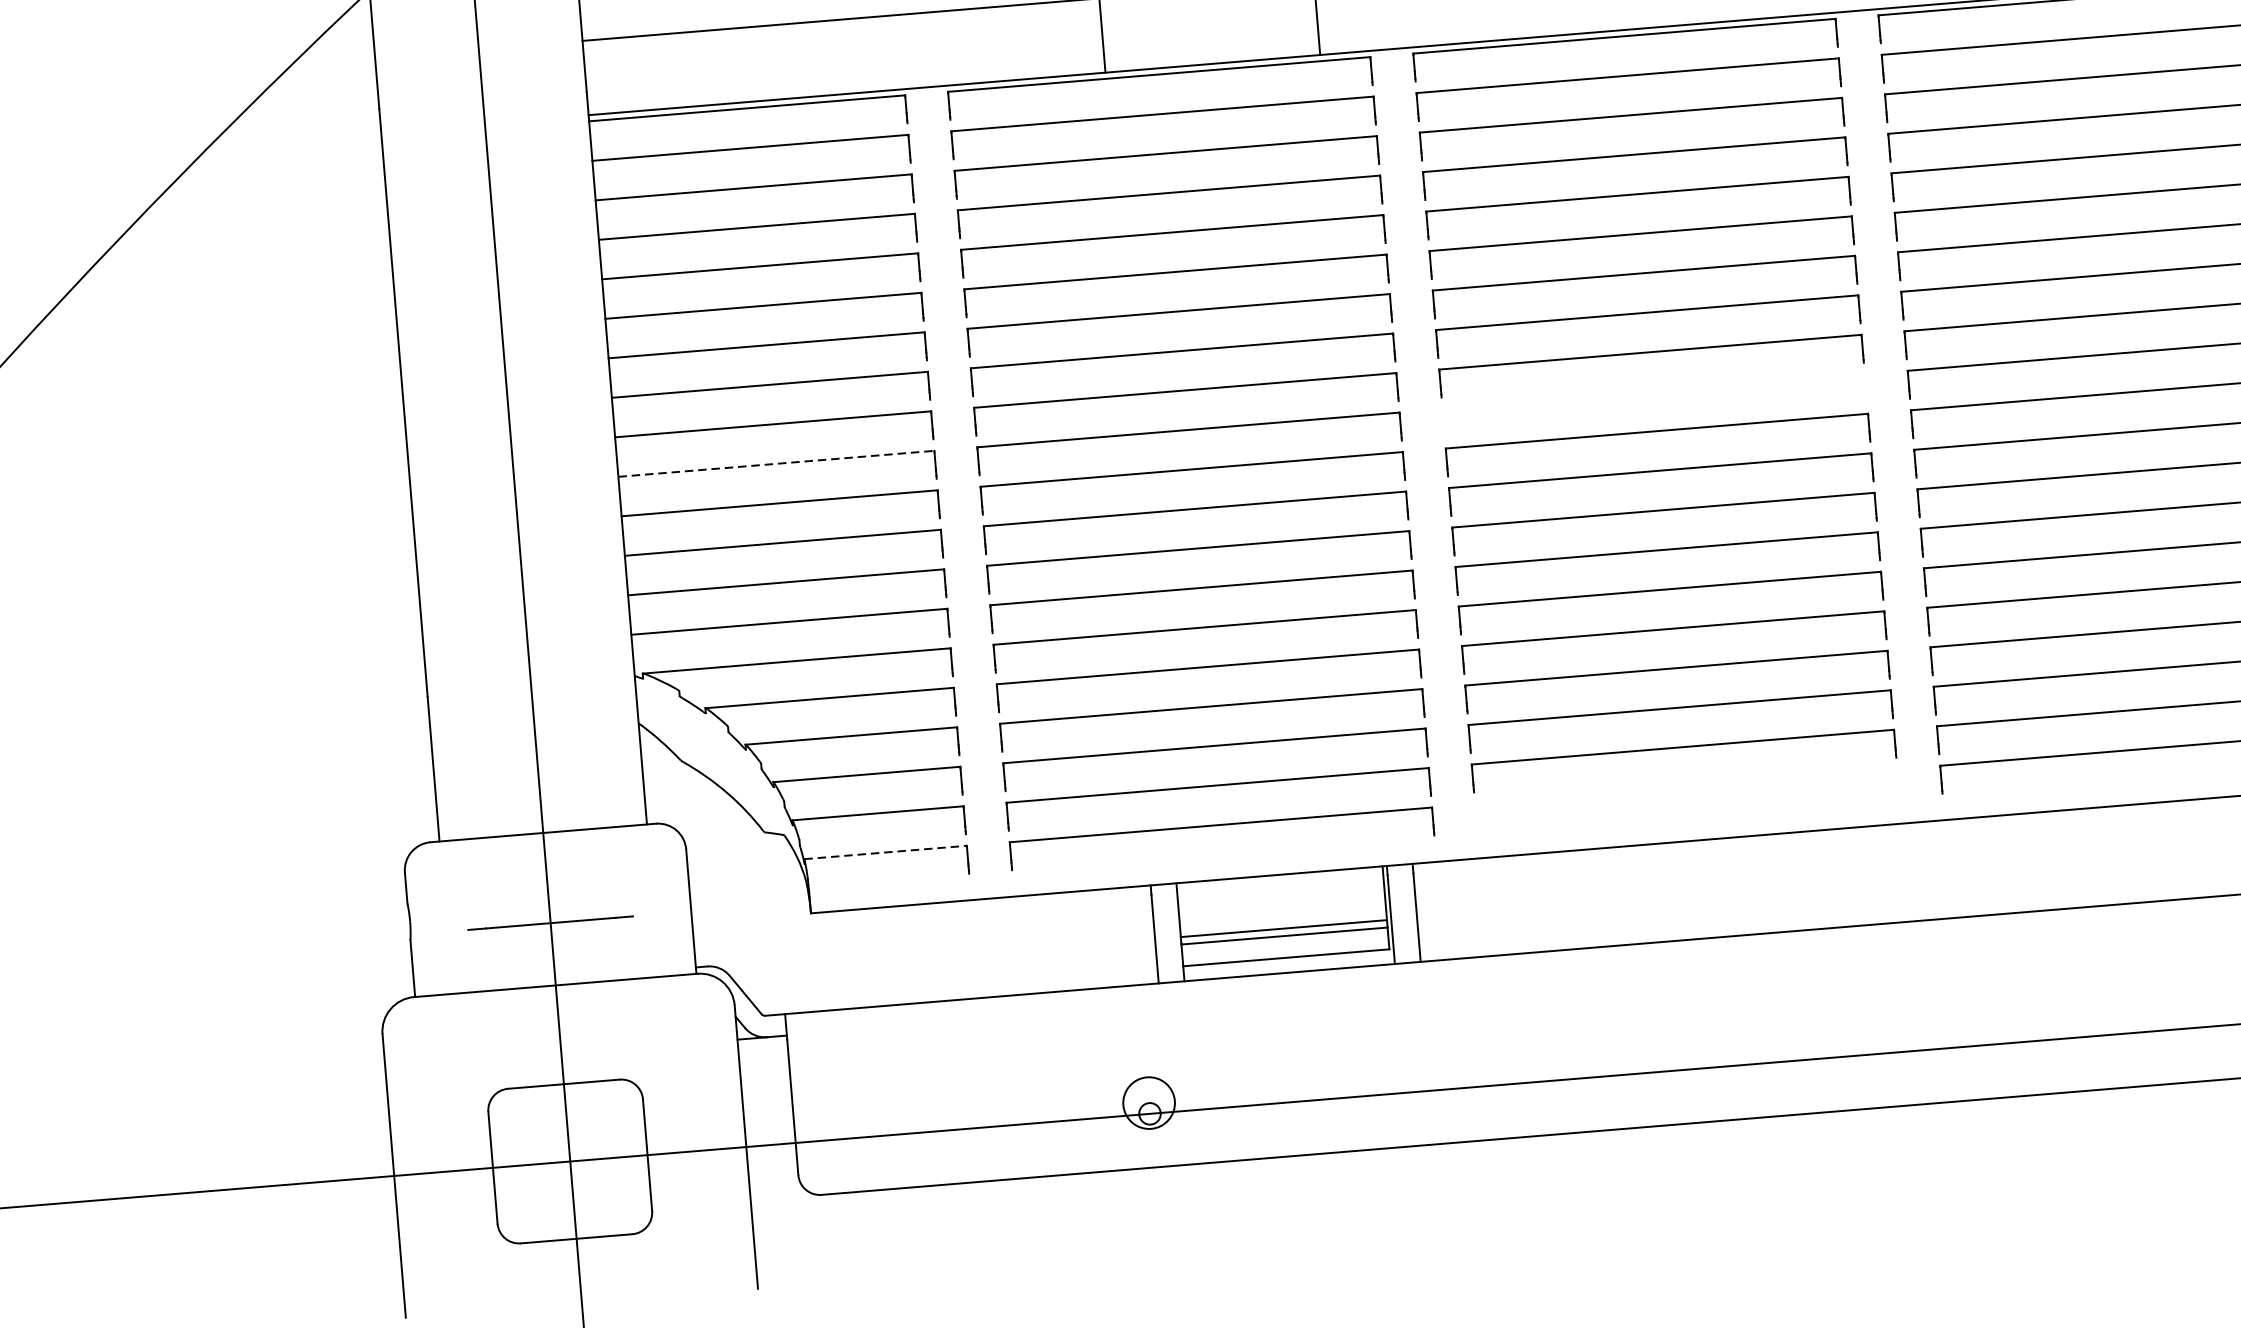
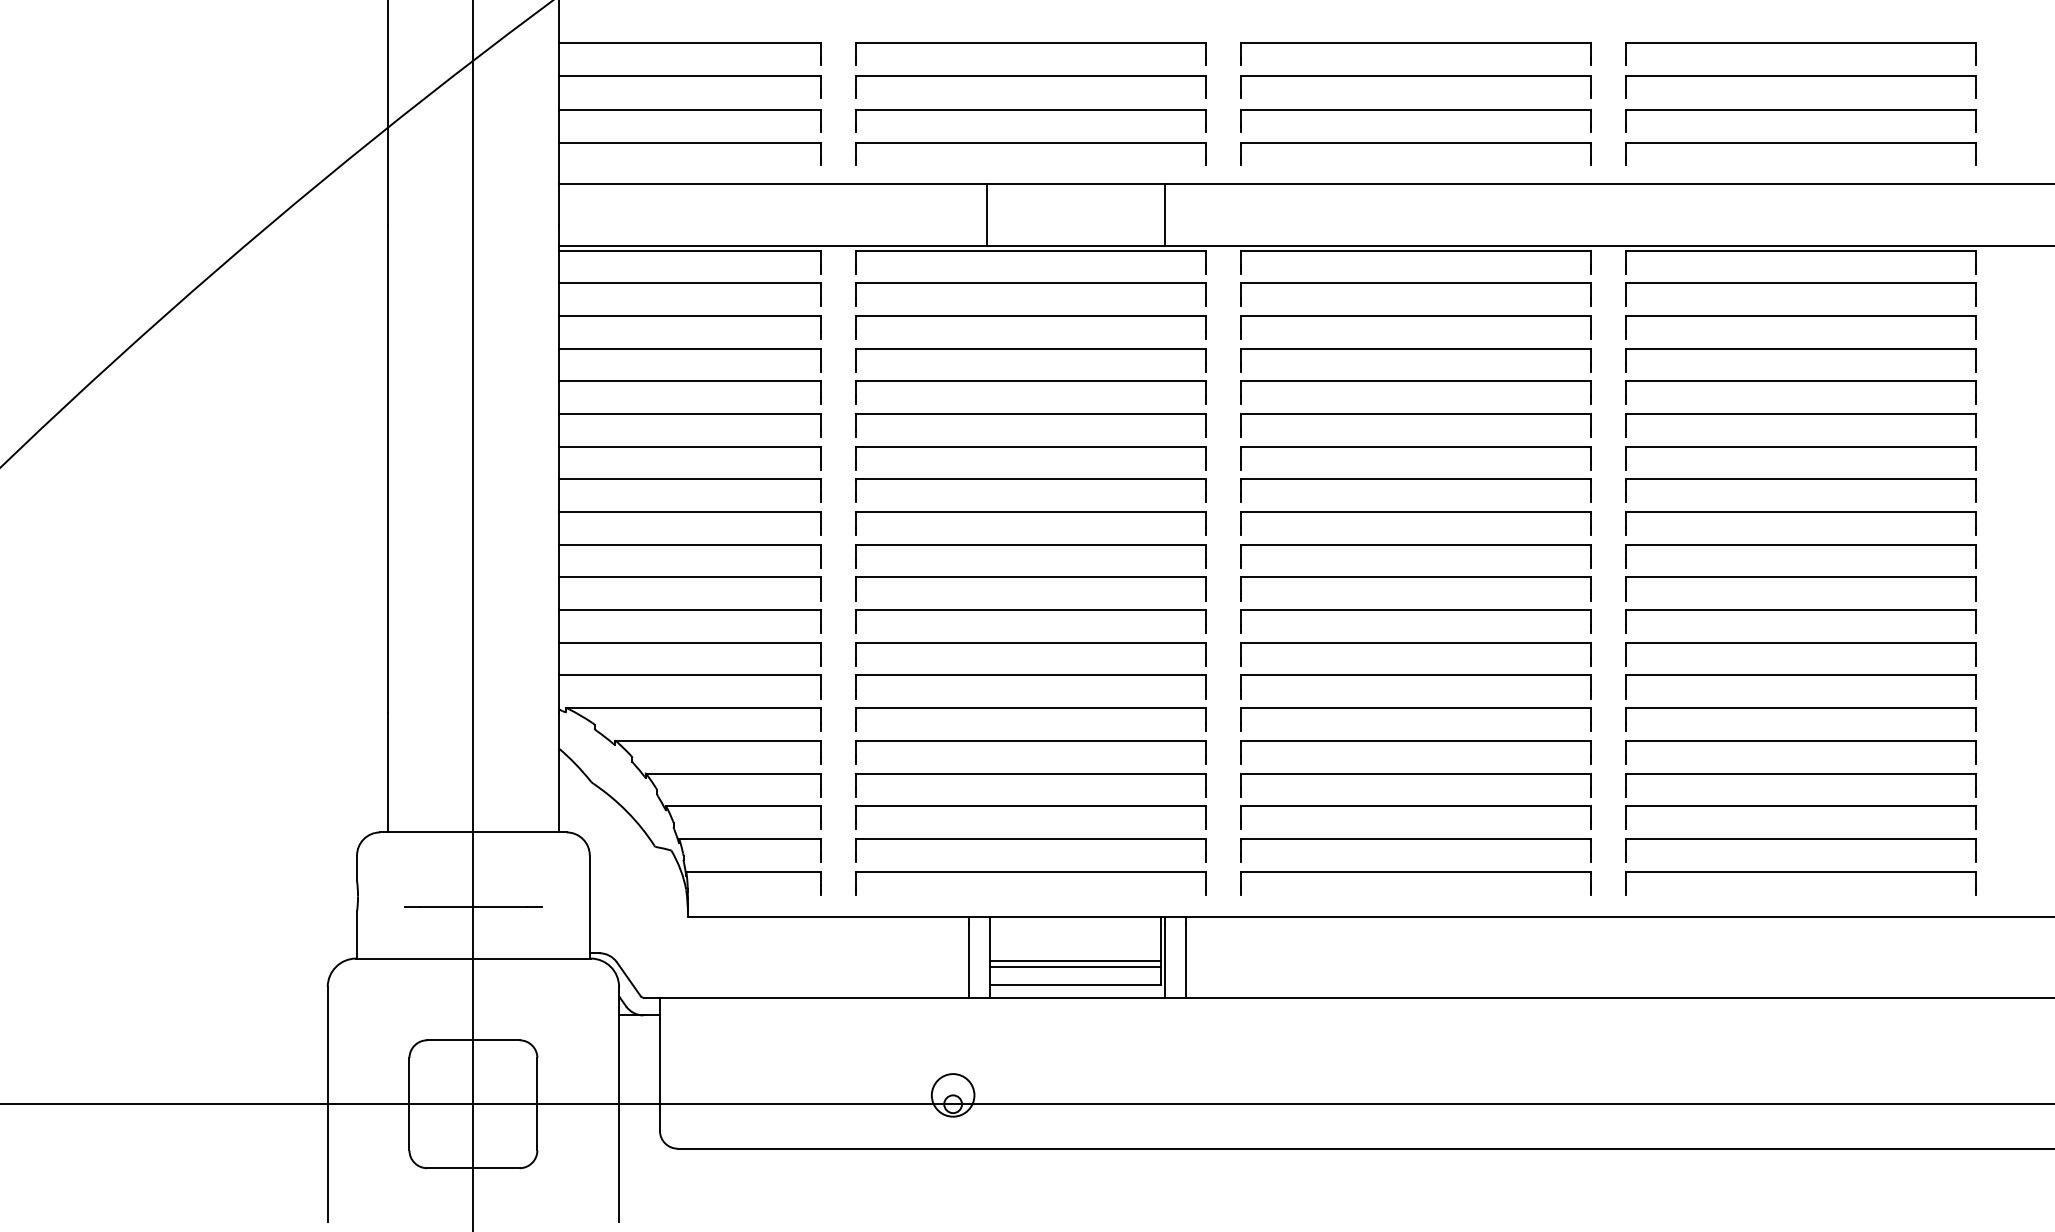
part: (1653, 392) -> (1415, 545), added
line: (775, 463) -> (689, 544), dashed -> solid
part: (1685, 787) -> (1415, 872), added
line: (886, 852) -> (754, 871), dashed -> solid

